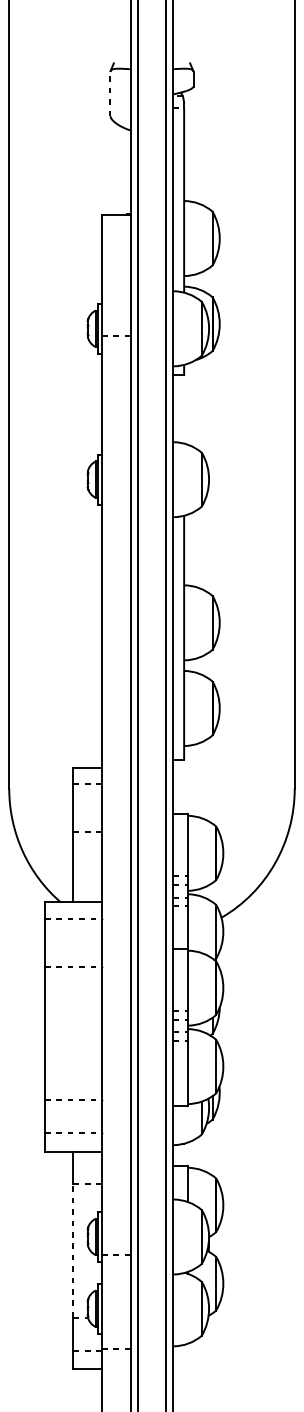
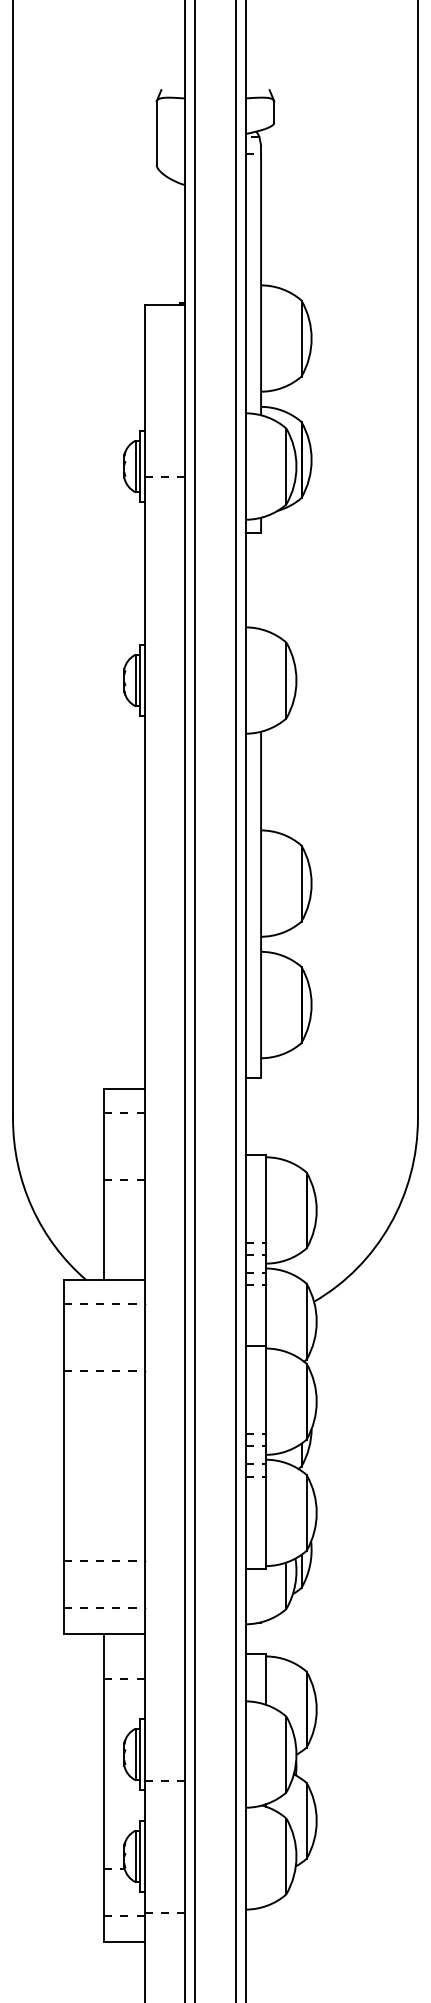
line: (110, 93) -> (156, 133), dashed -> solid
line: (73, 1251) -> (104, 1774), dashed -> solid

